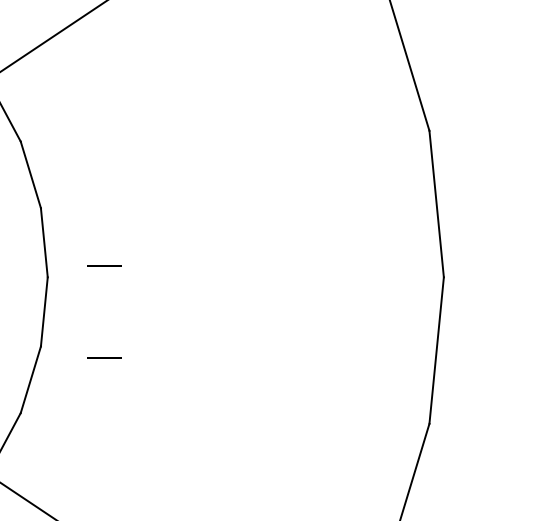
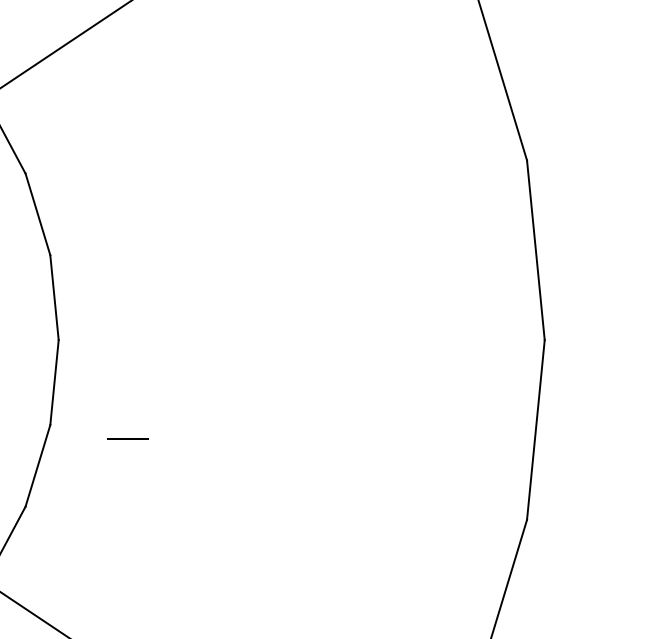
line: (104, 265) -> (128, 325), removed

